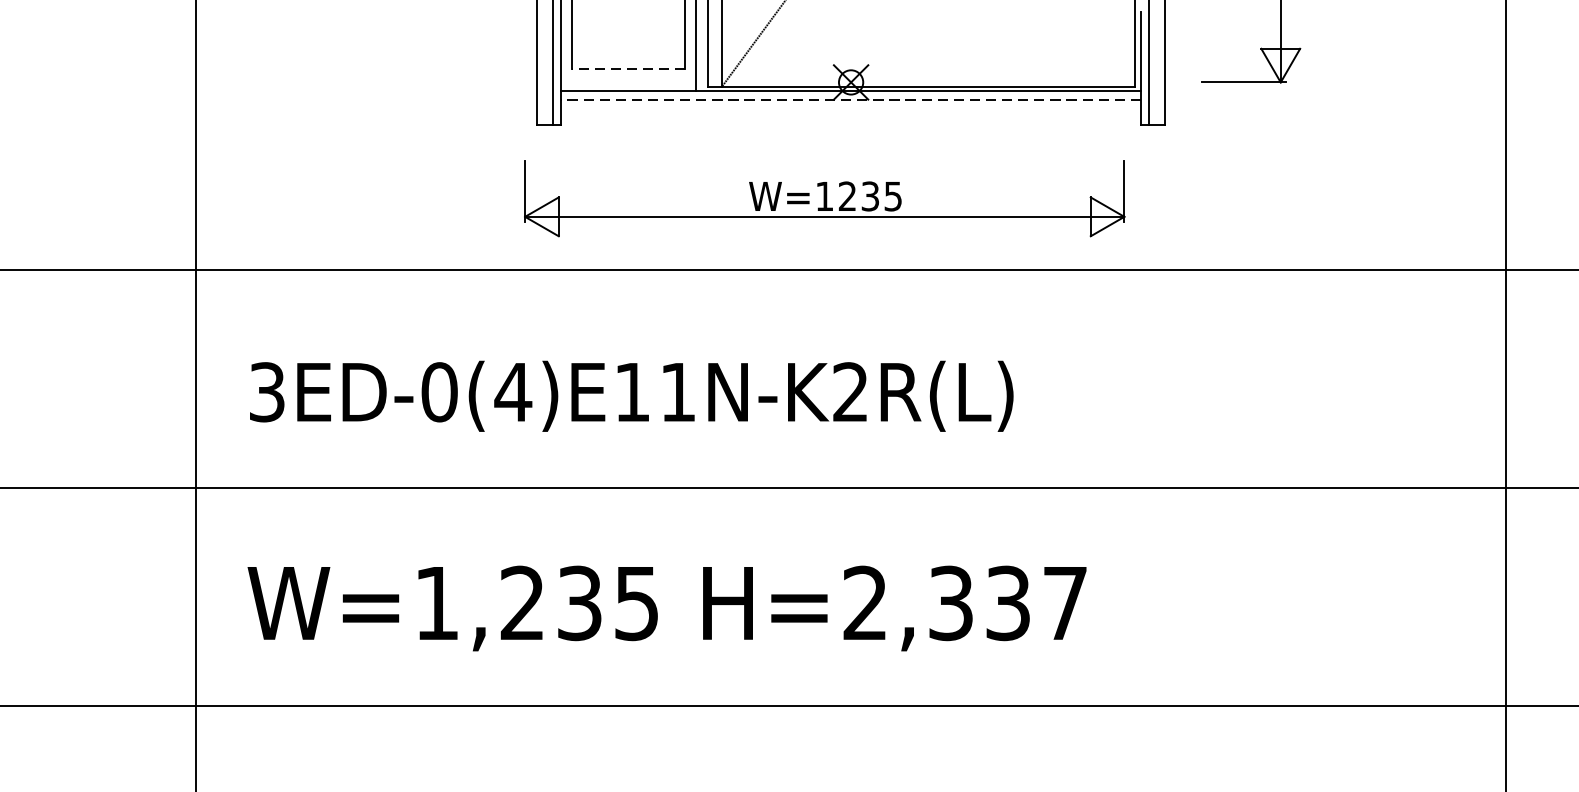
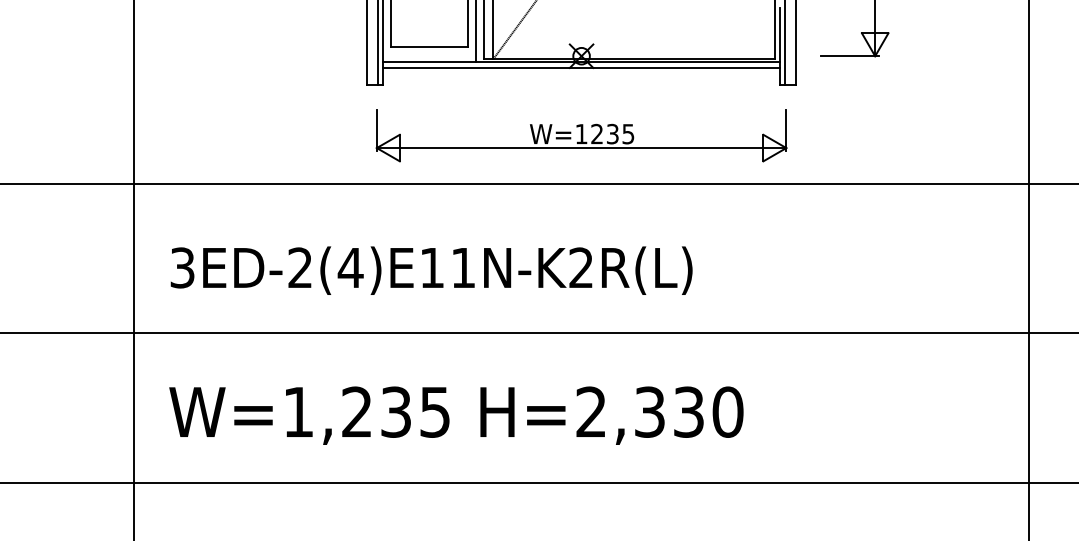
line: (628, 68) -> (429, 46), dashed -> solid
line: (850, 100) -> (581, 68), dashed -> solid
part: (824, 198) -> (581, 135), moved
text: (439, 391) -> (300, 267), 3ED-0(4)E11N-K2R(L) -> 3ED-2(4)E11N-K2R(L)
text: (1064, 602) -> (727, 411), H=2,337 -> H=2,330

